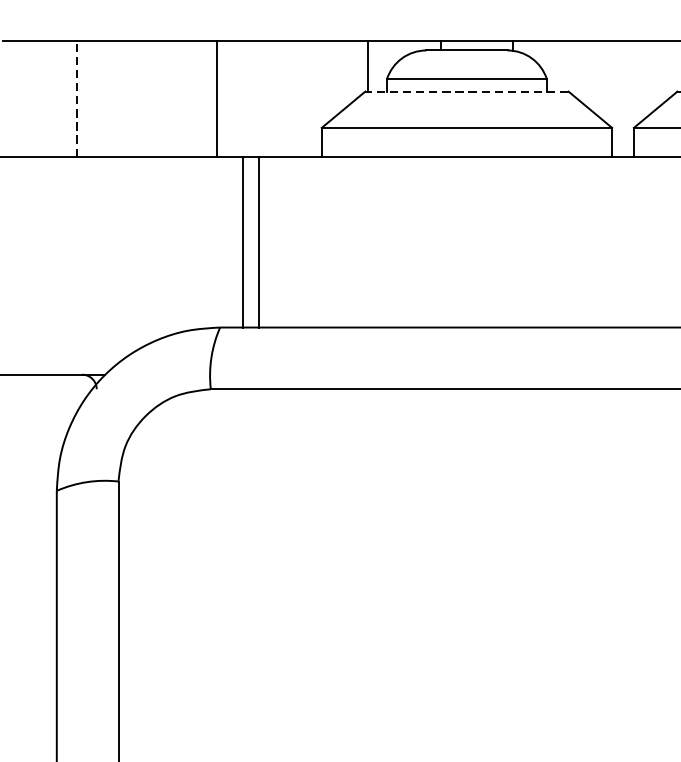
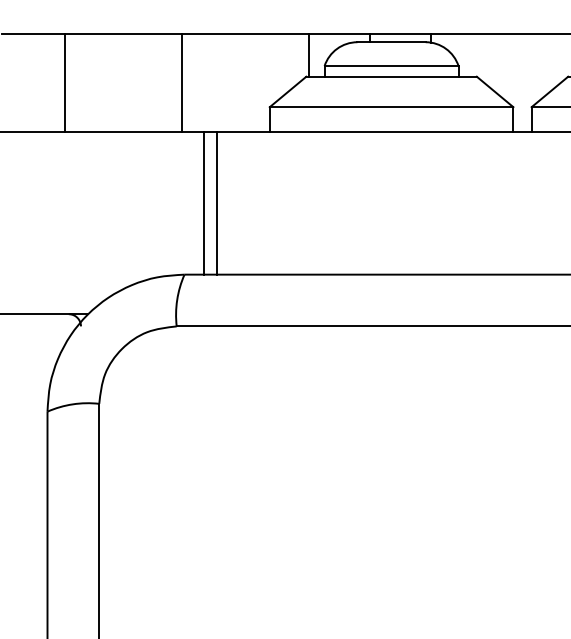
line: (466, 91) -> (391, 76), dashed -> solid
line: (77, 98) -> (64, 82), dashed -> solid

